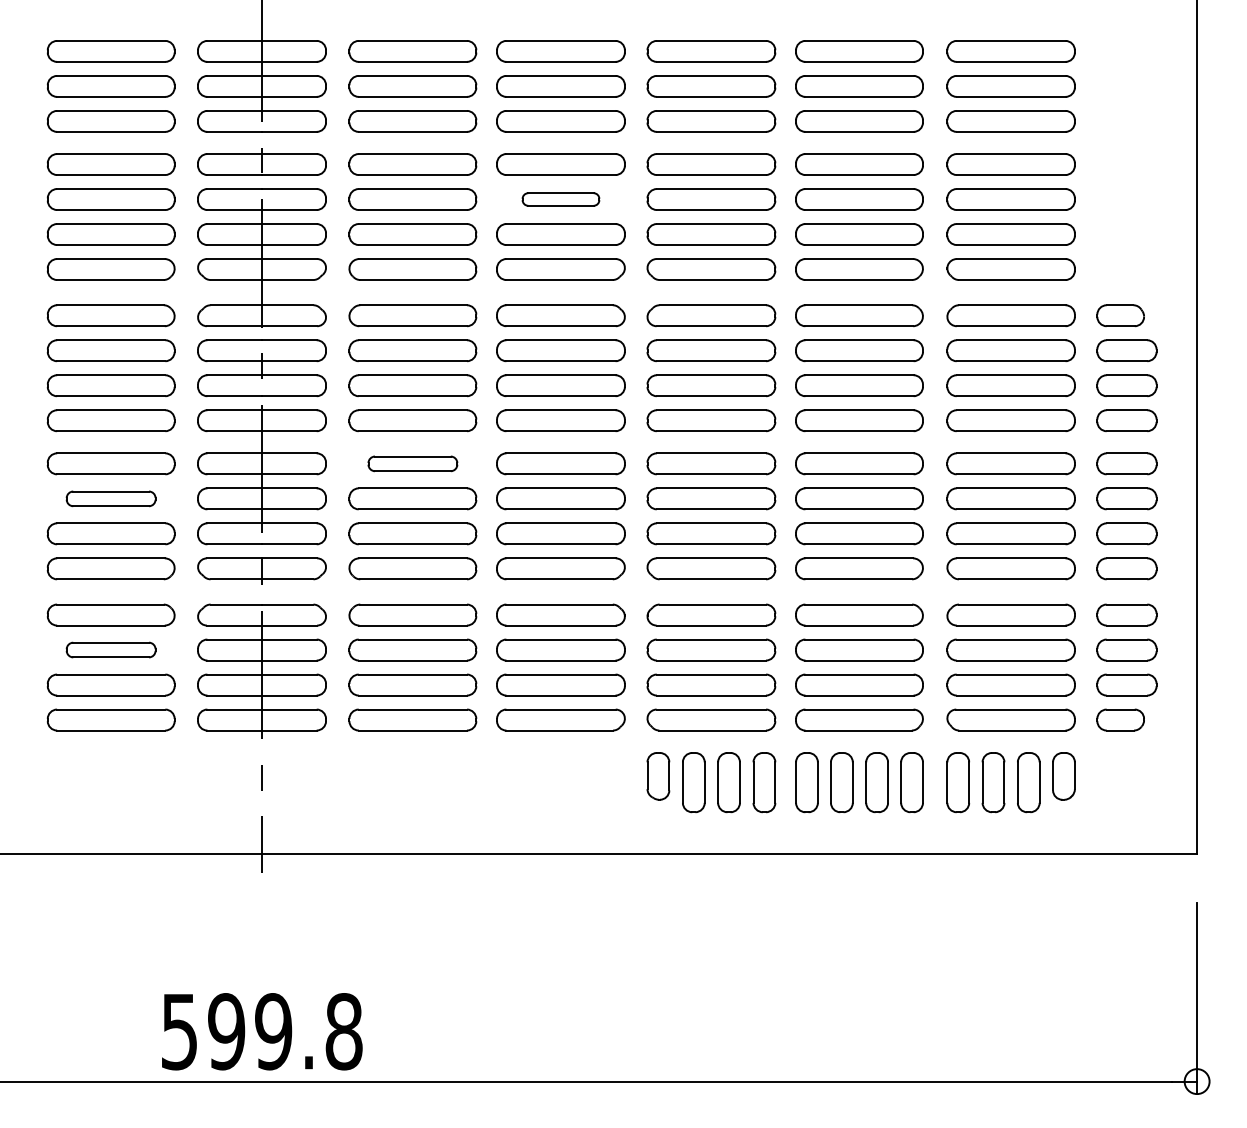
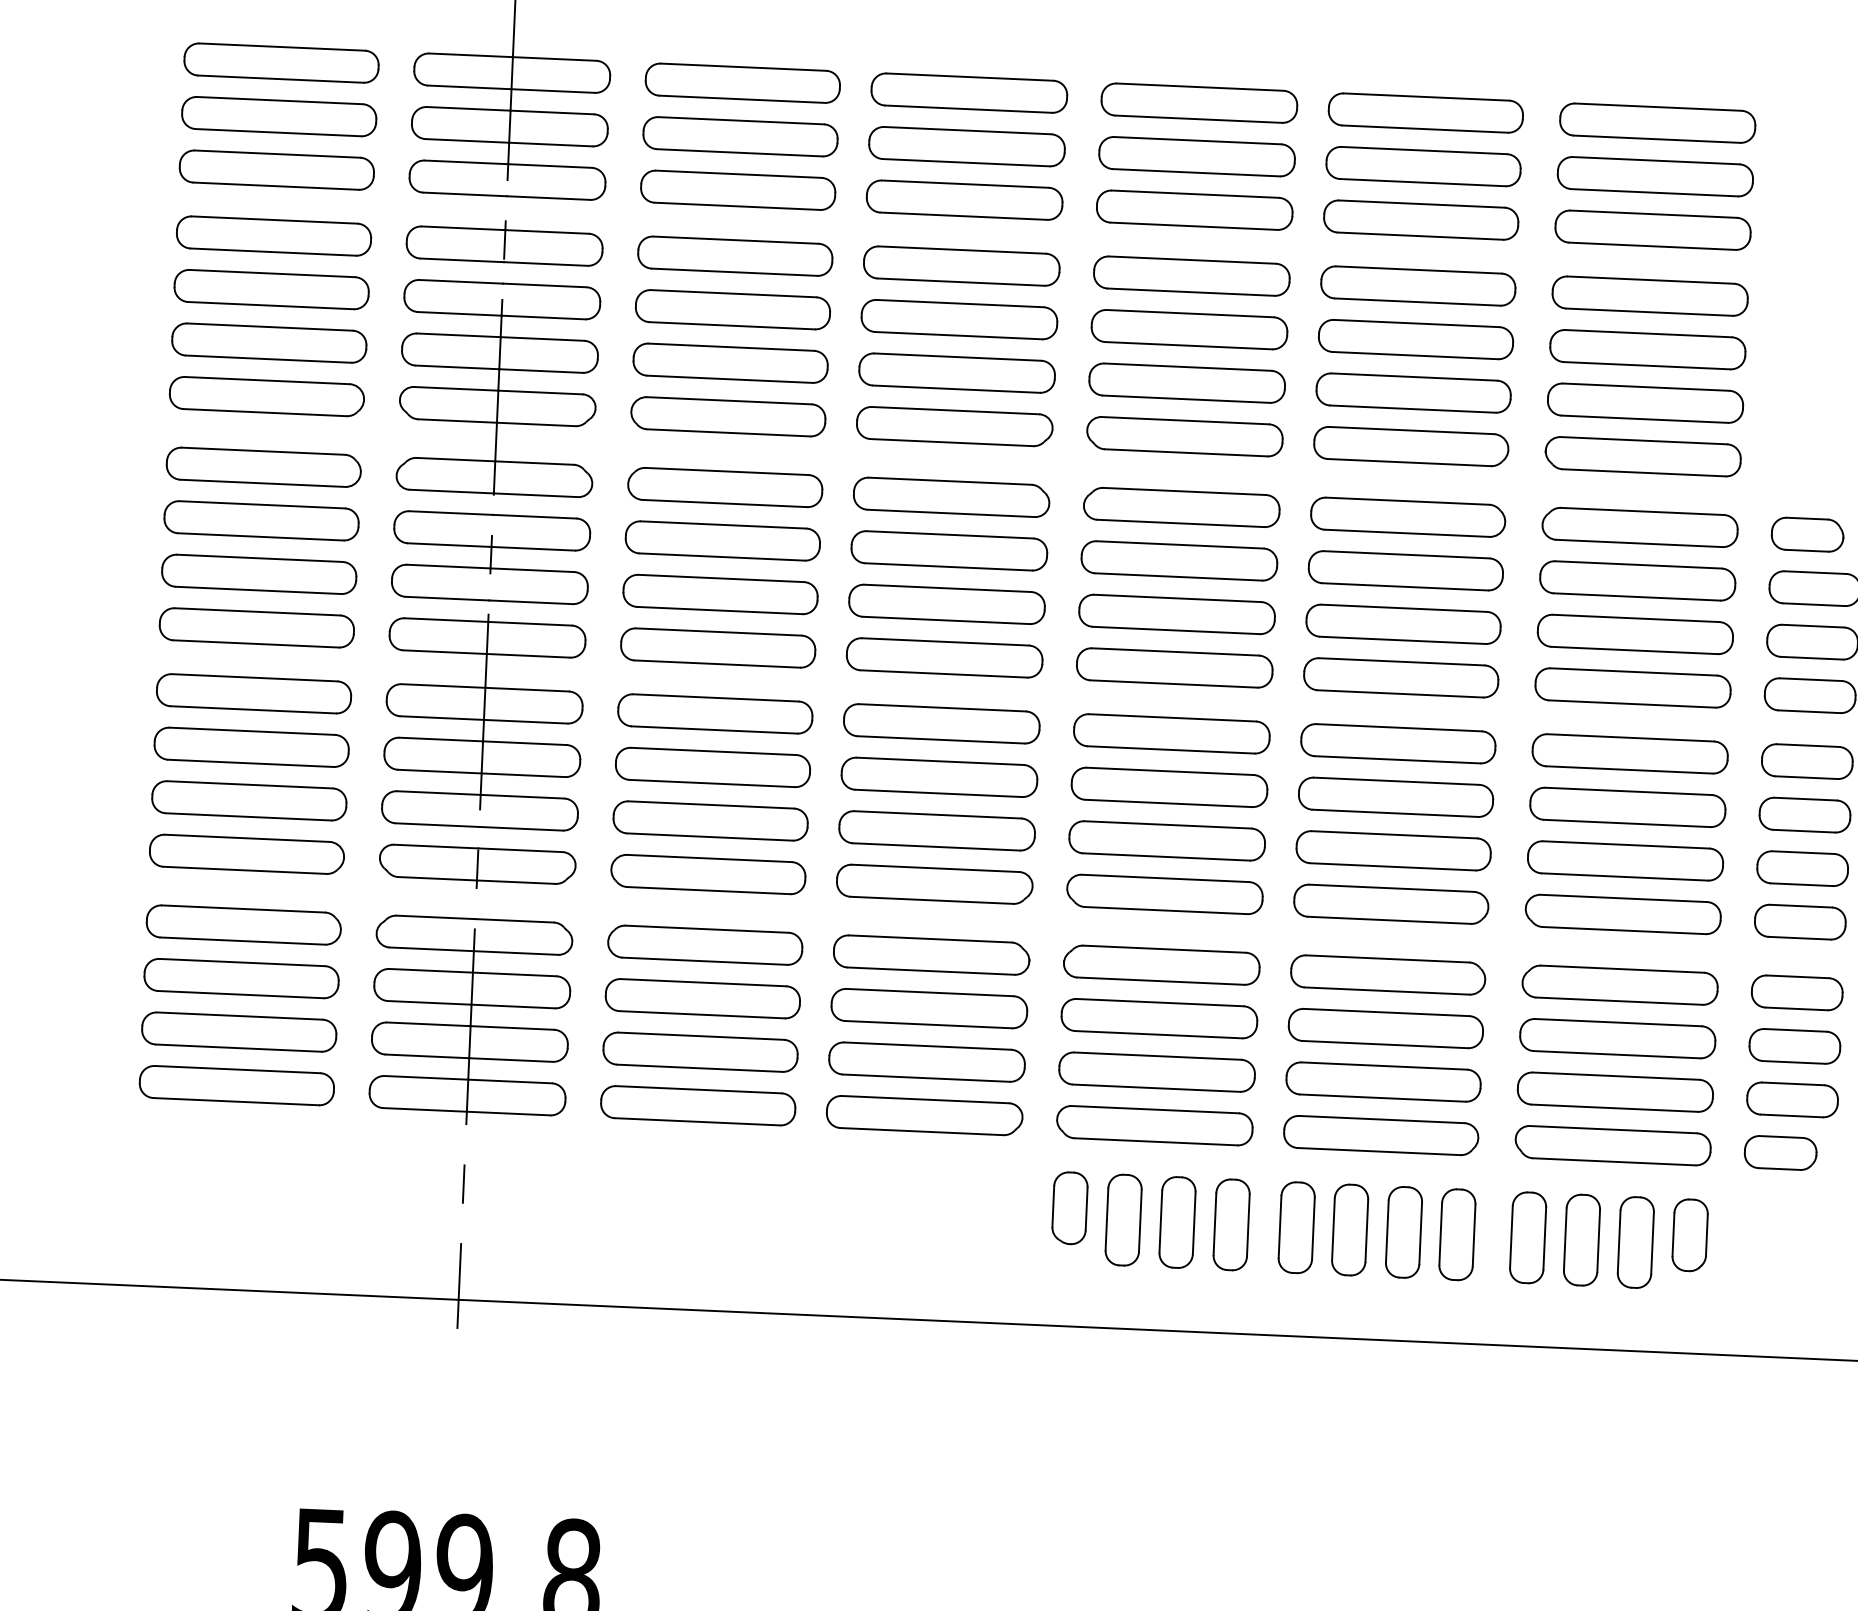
part: (560, 199) -> (958, 319), size x1.67
part: (412, 463) -> (714, 713), size x1.43
part: (110, 498) -> (250, 746), size x1.43
part: (110, 649) -> (240, 977), size x1.43

